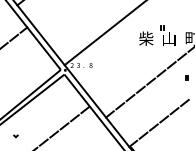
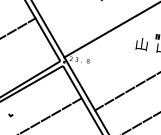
text: (146, 38) -> (142, 44), 柴 -> 山

